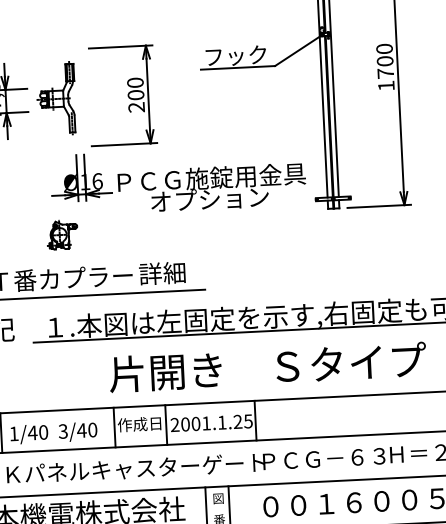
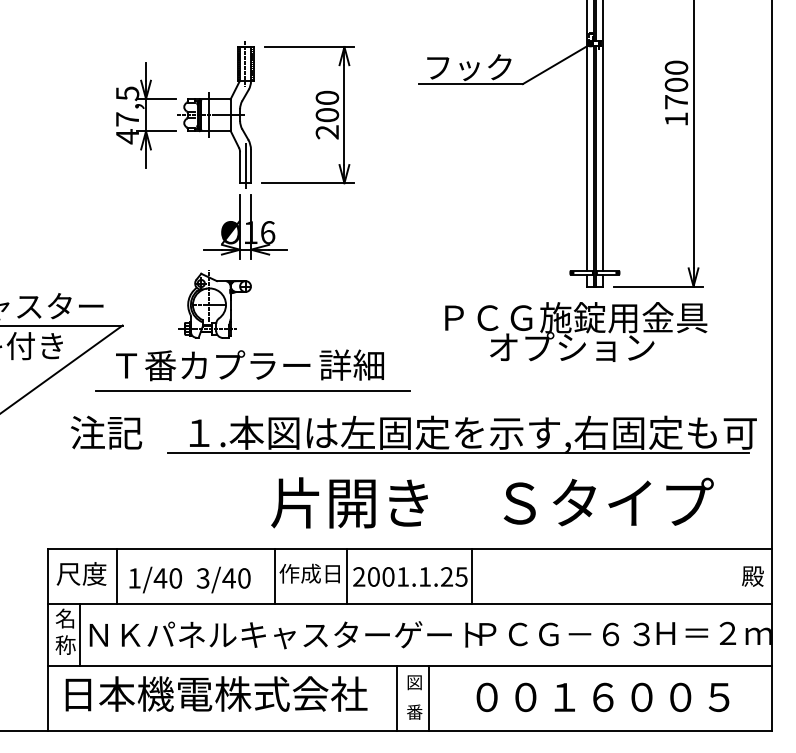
part: (55, 98) -> (215, 114), size x1.43
text: (212, 187) -> (576, 331), moved
part: (61, 234) -> (214, 304), size x1.67

